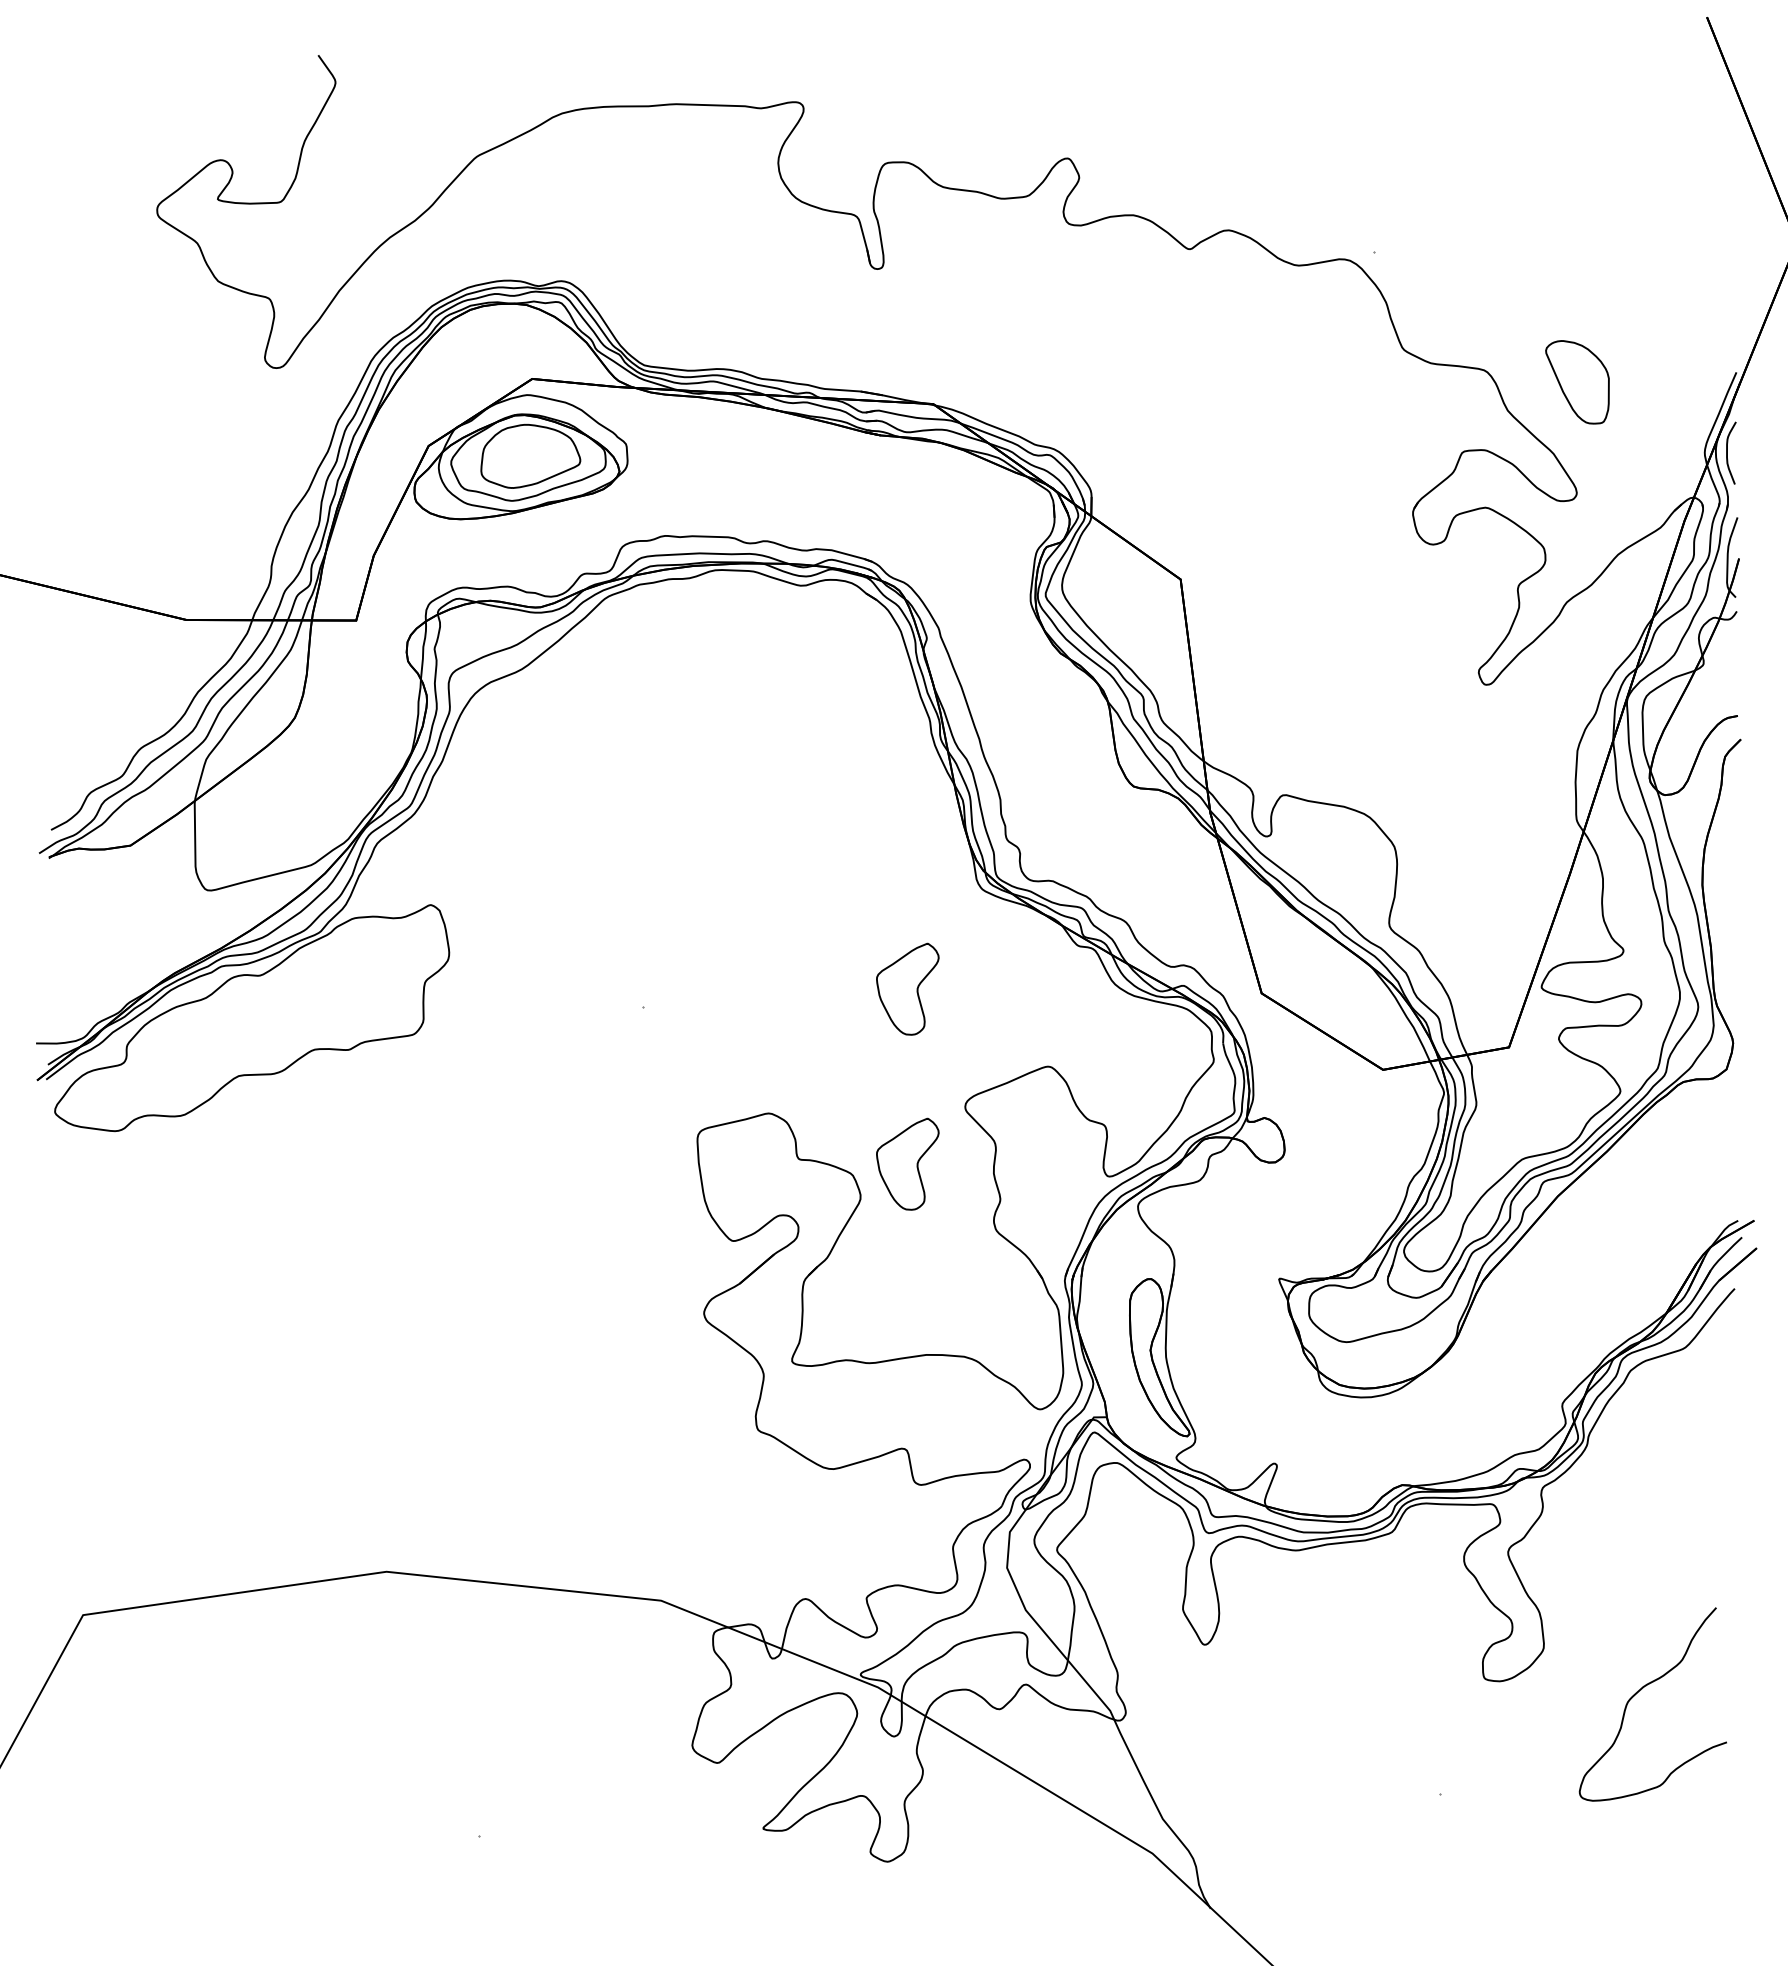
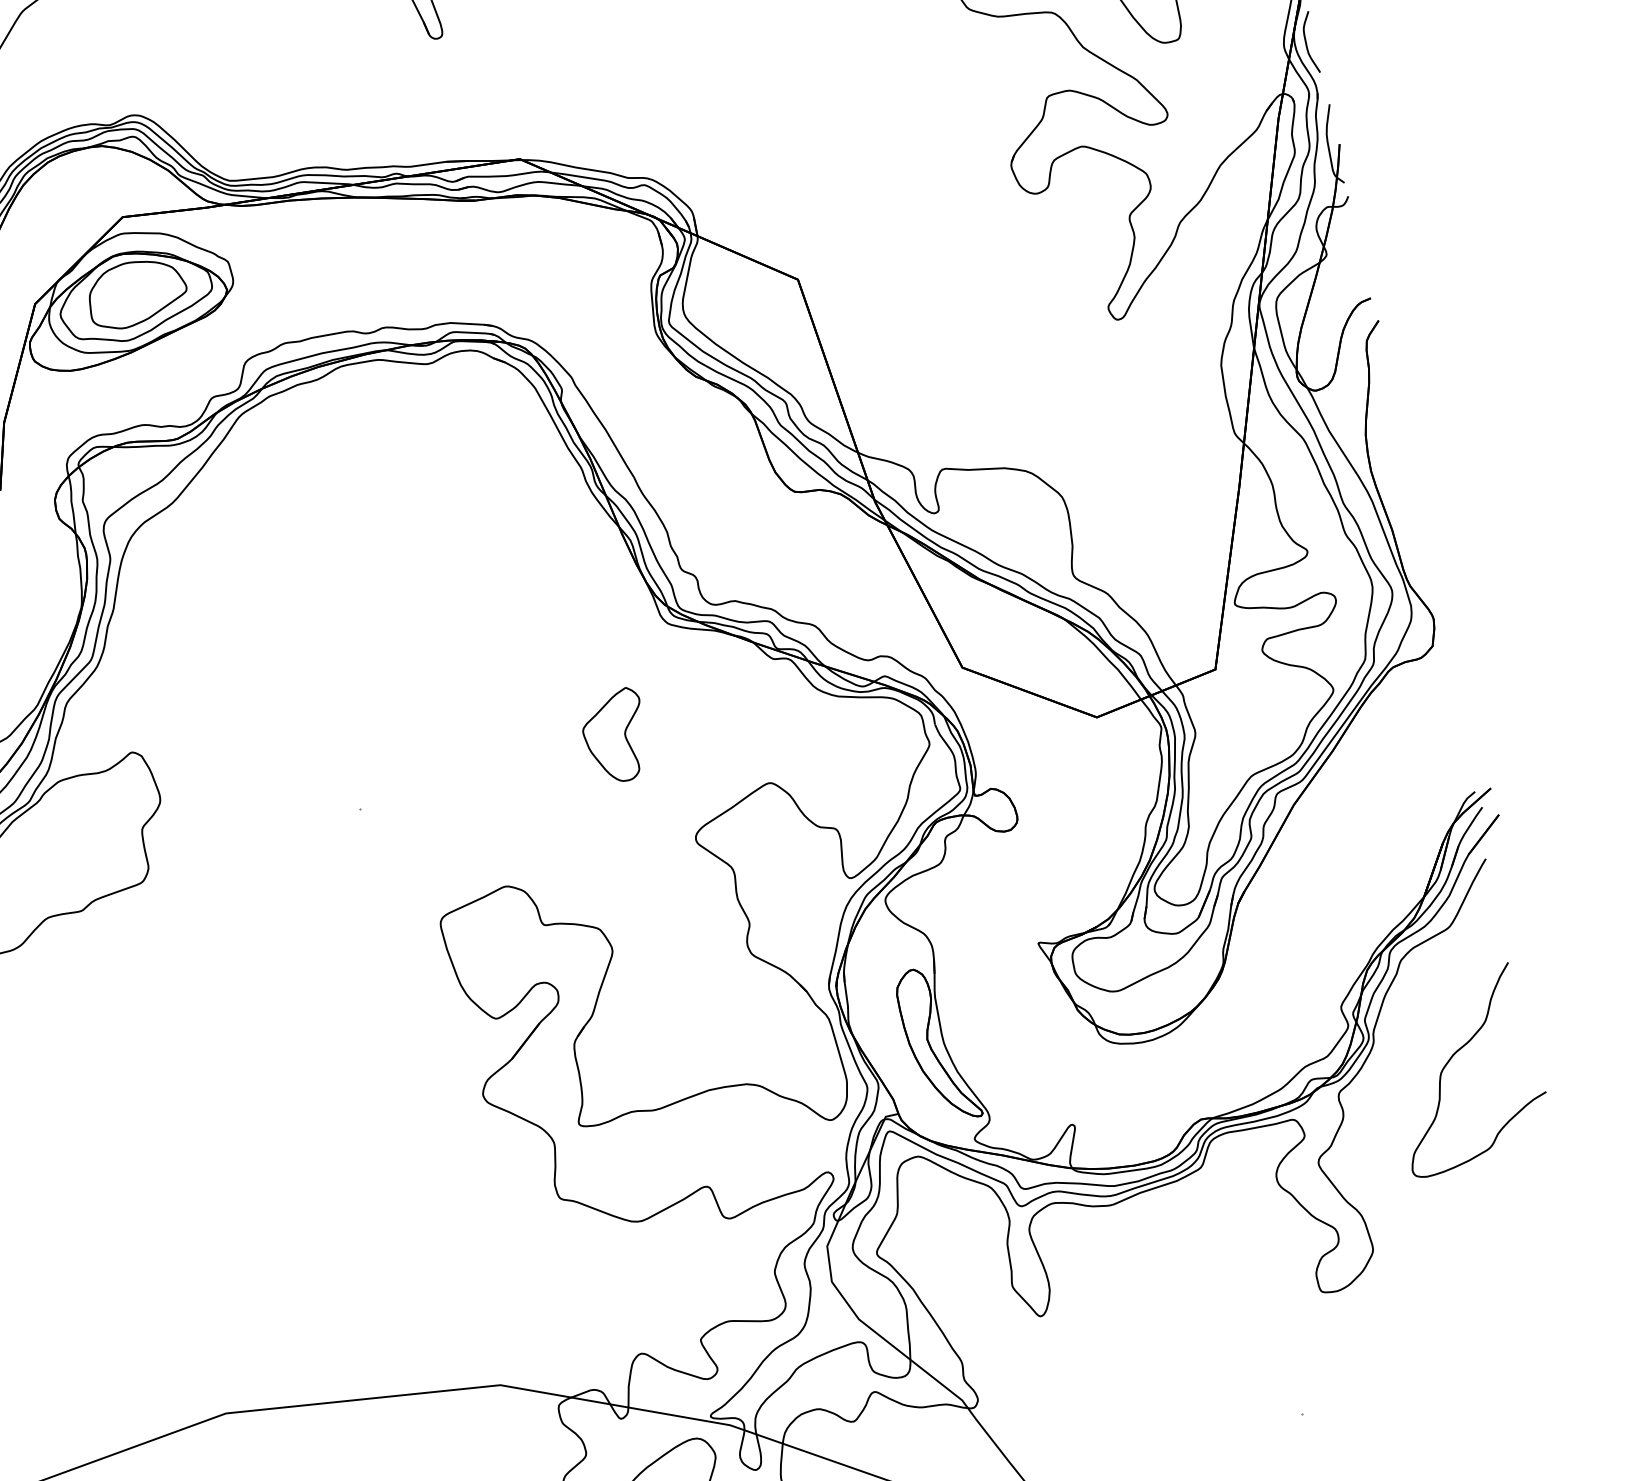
part: (907, 1163) -> (651, 906), removed
curve: (1642, 1689) -> (1452, 1057), moved

